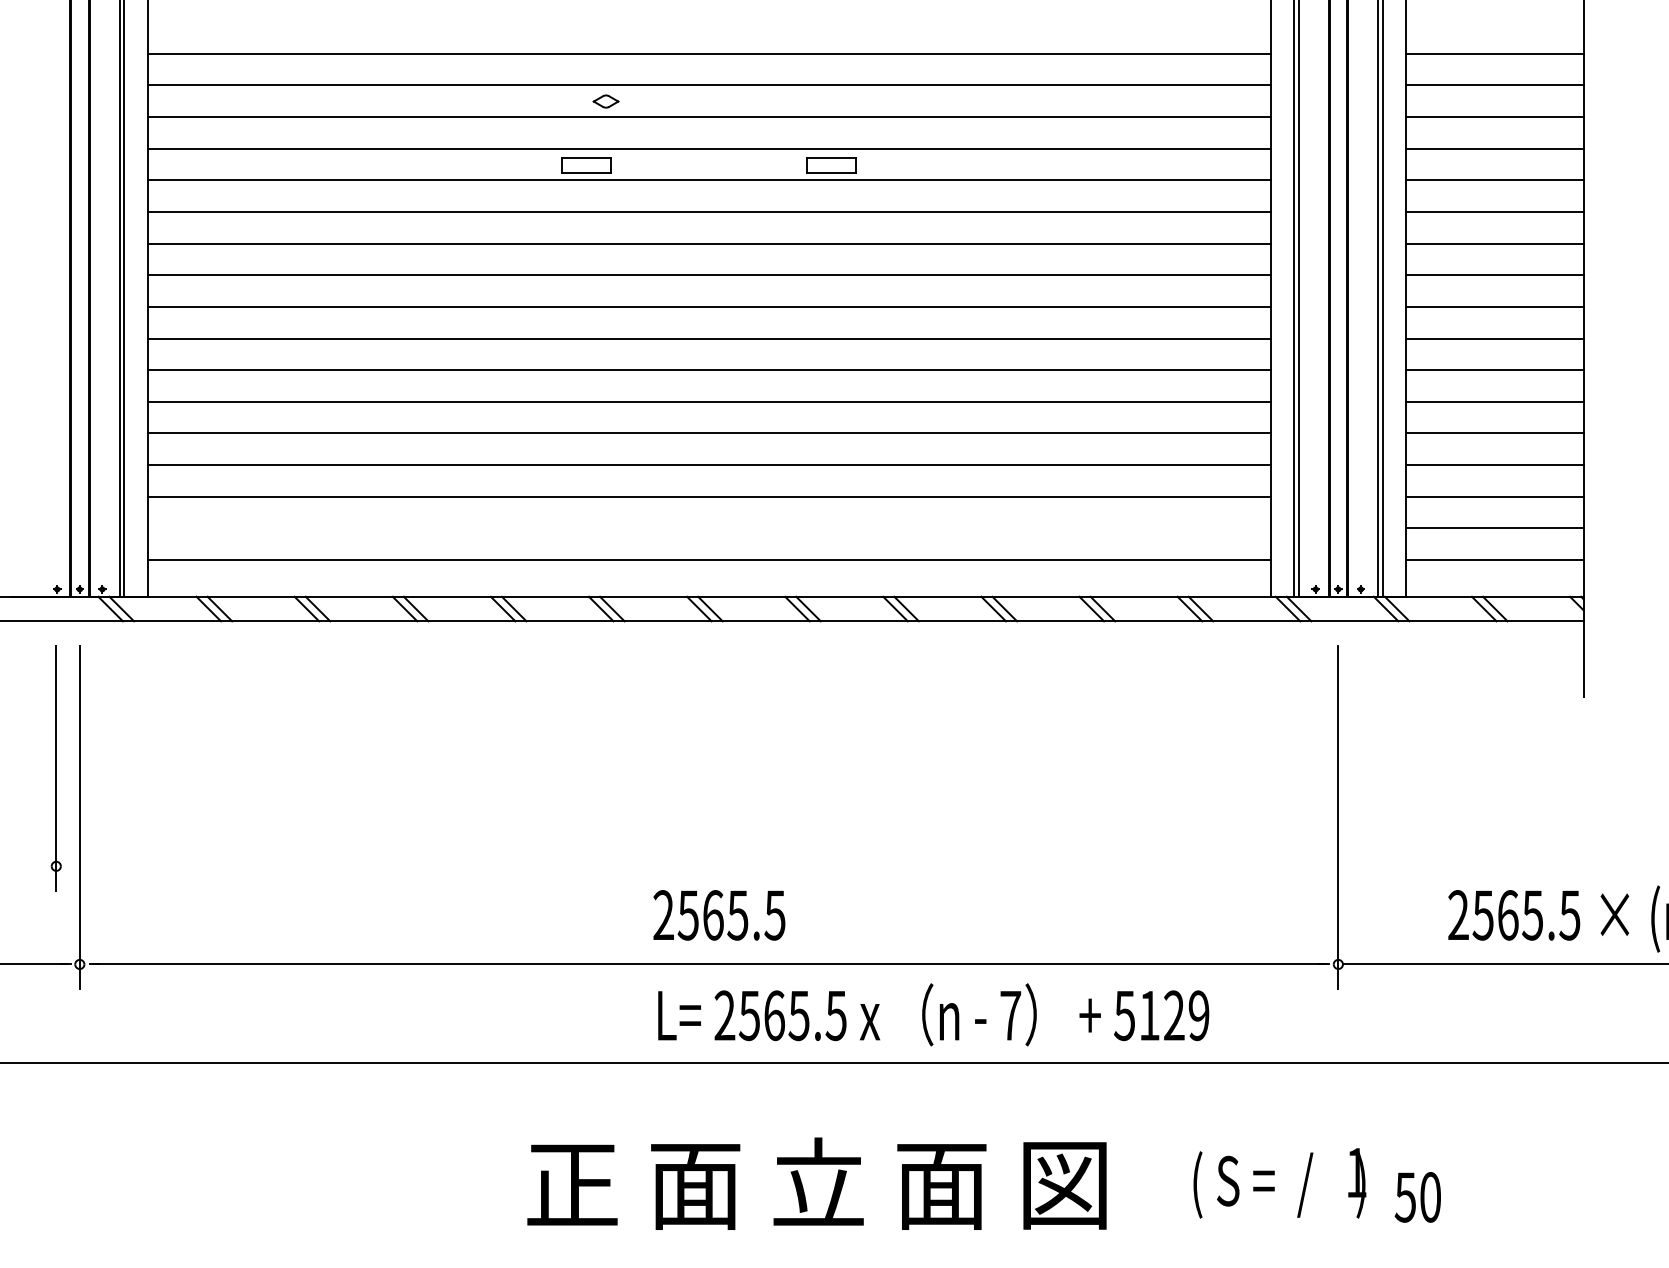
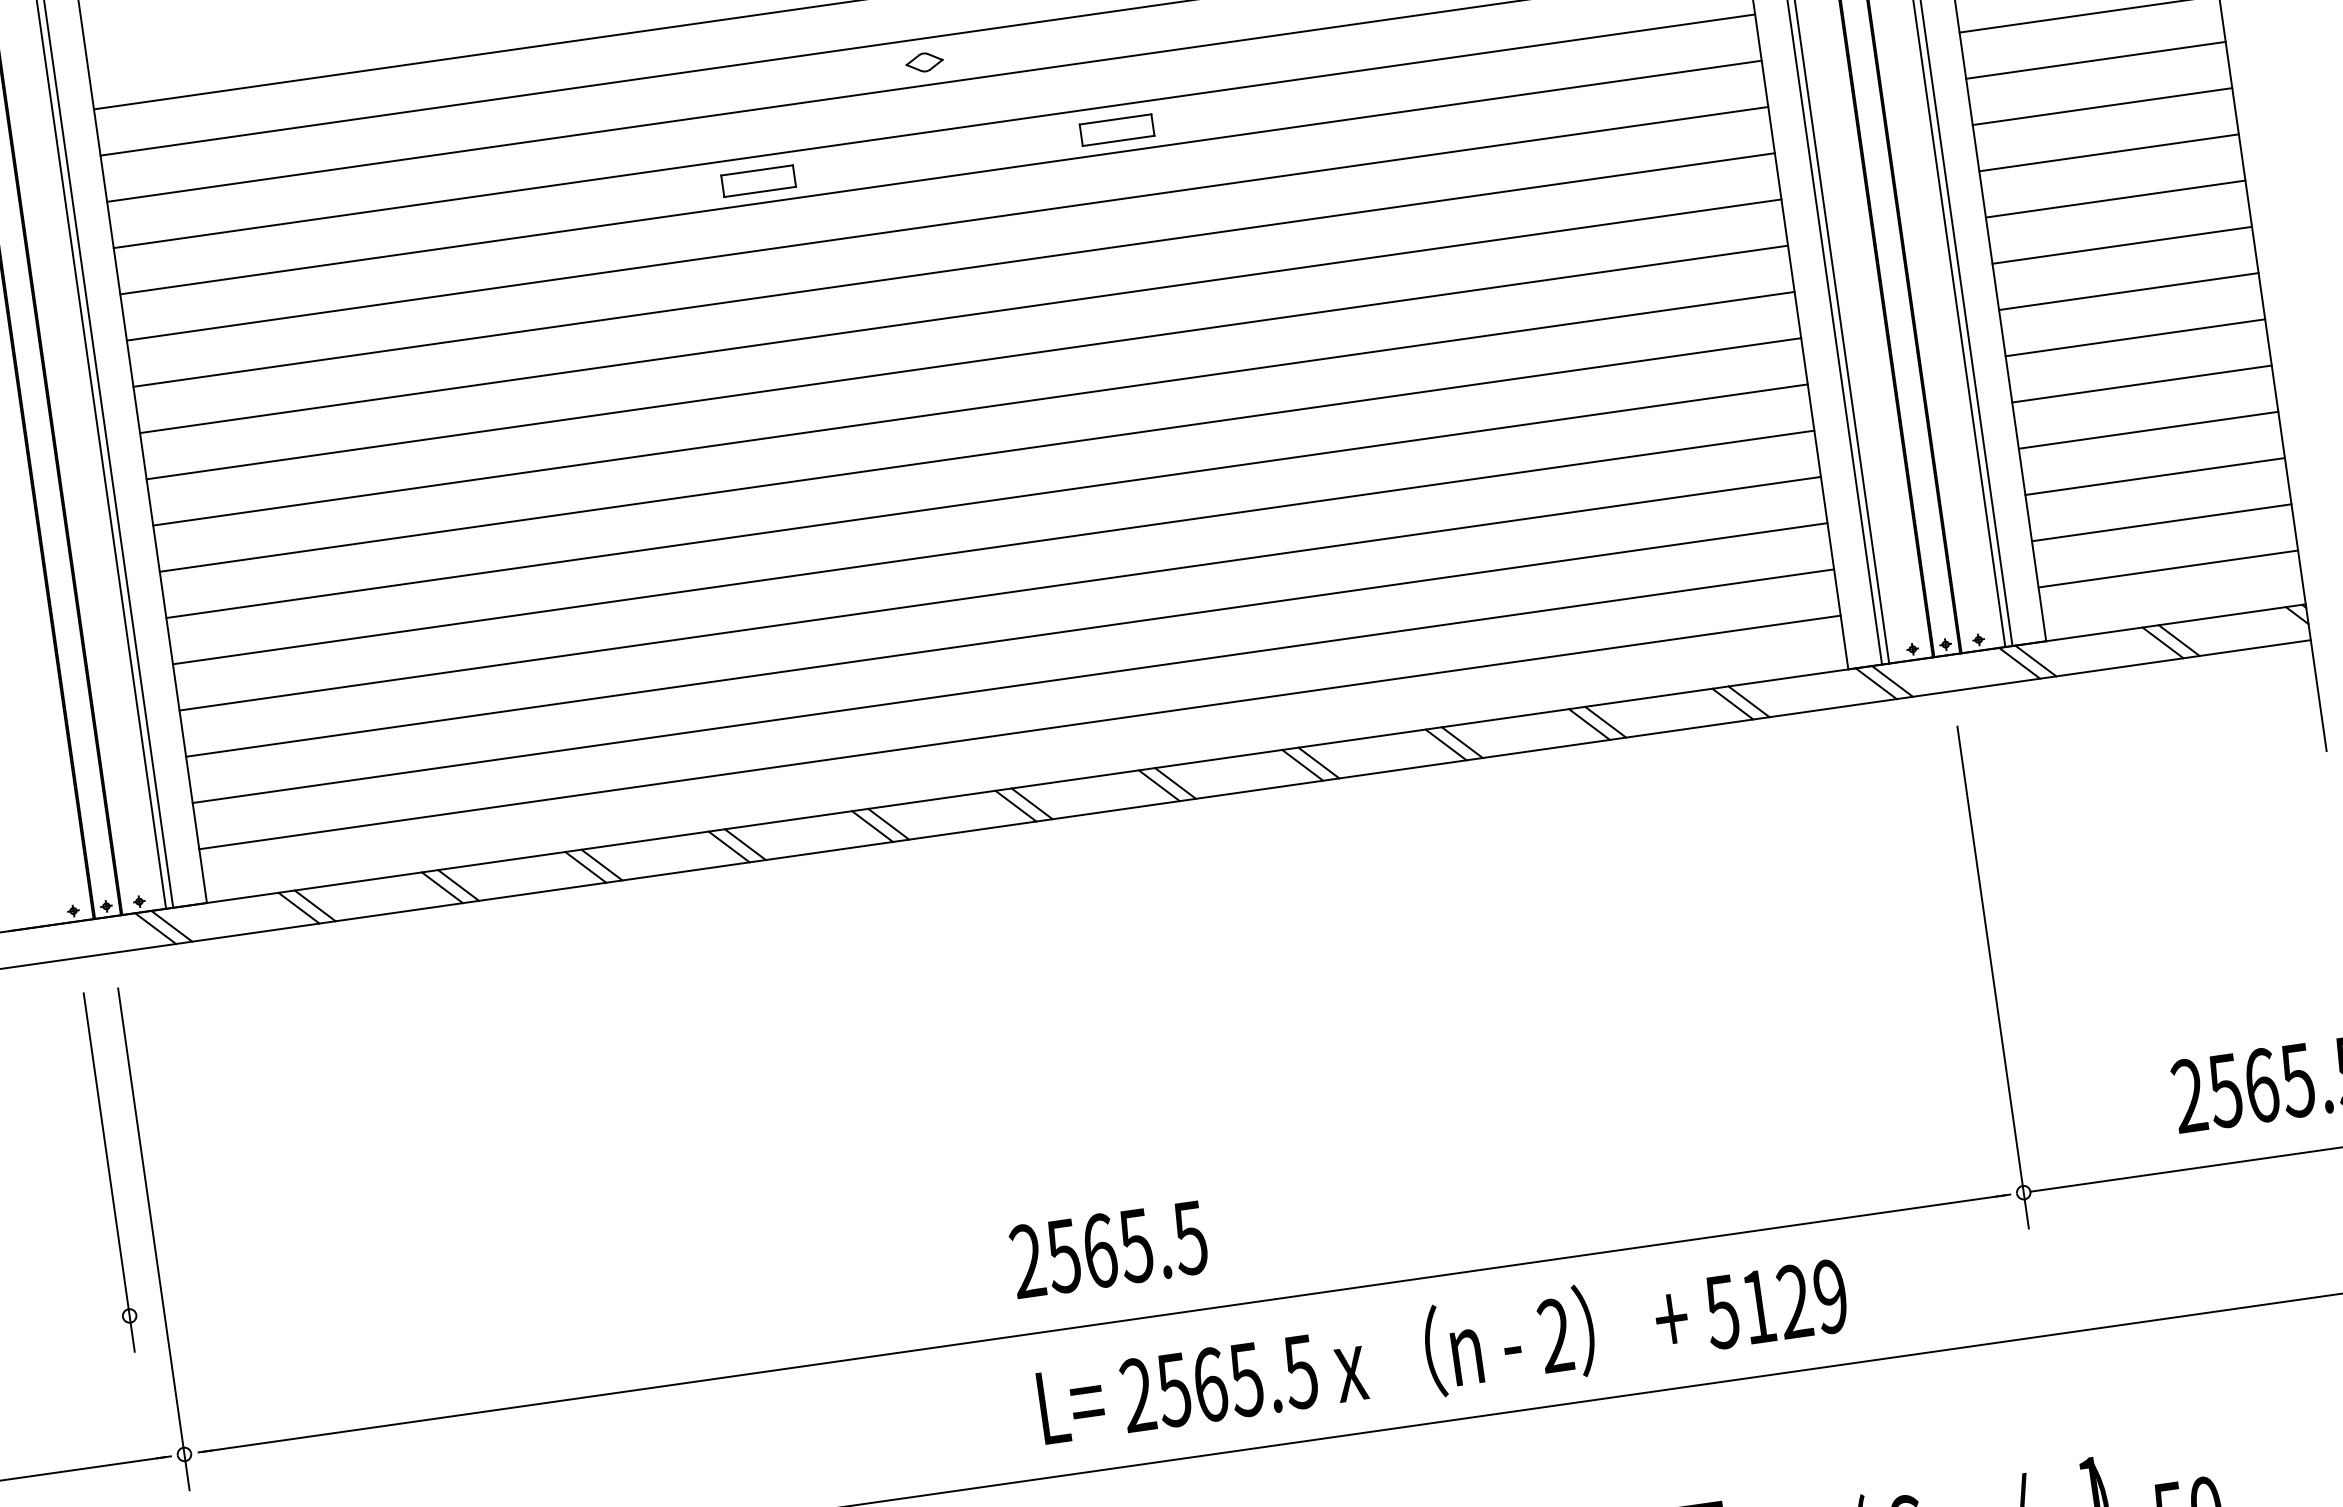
part: (605, 101) -> (923, 62), moved
line: (708, 528) -> (1012, 686), added
text: (1010, 1015) -> (1555, 1335), 7 -> 2

